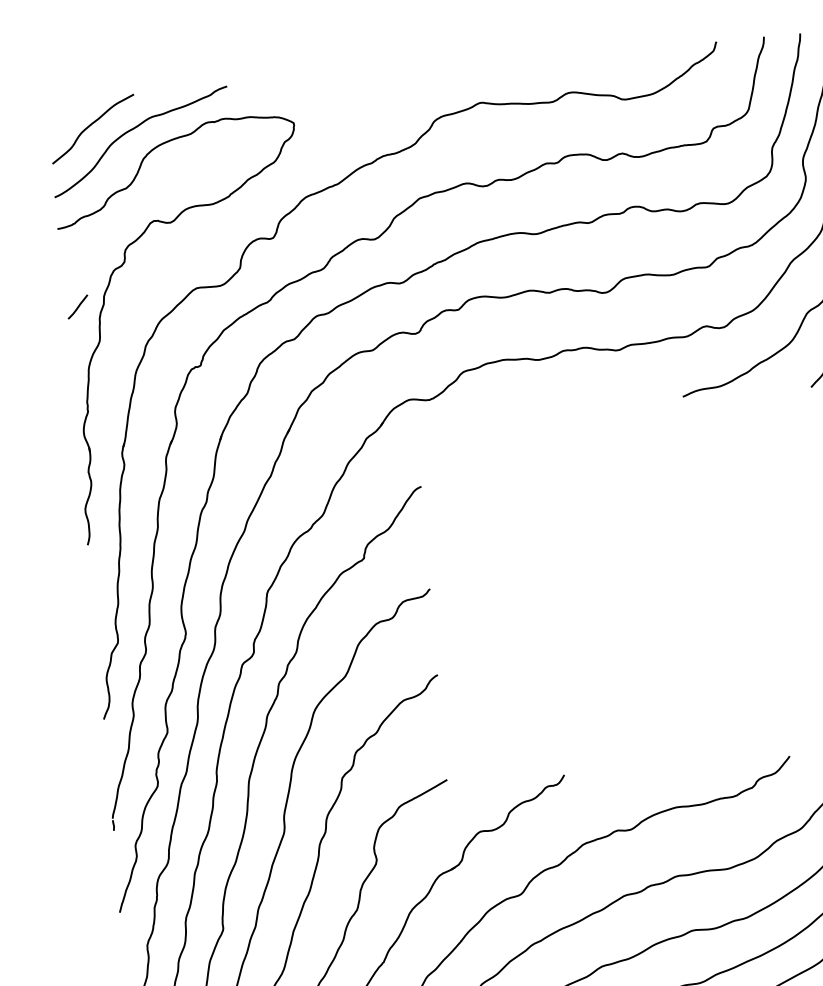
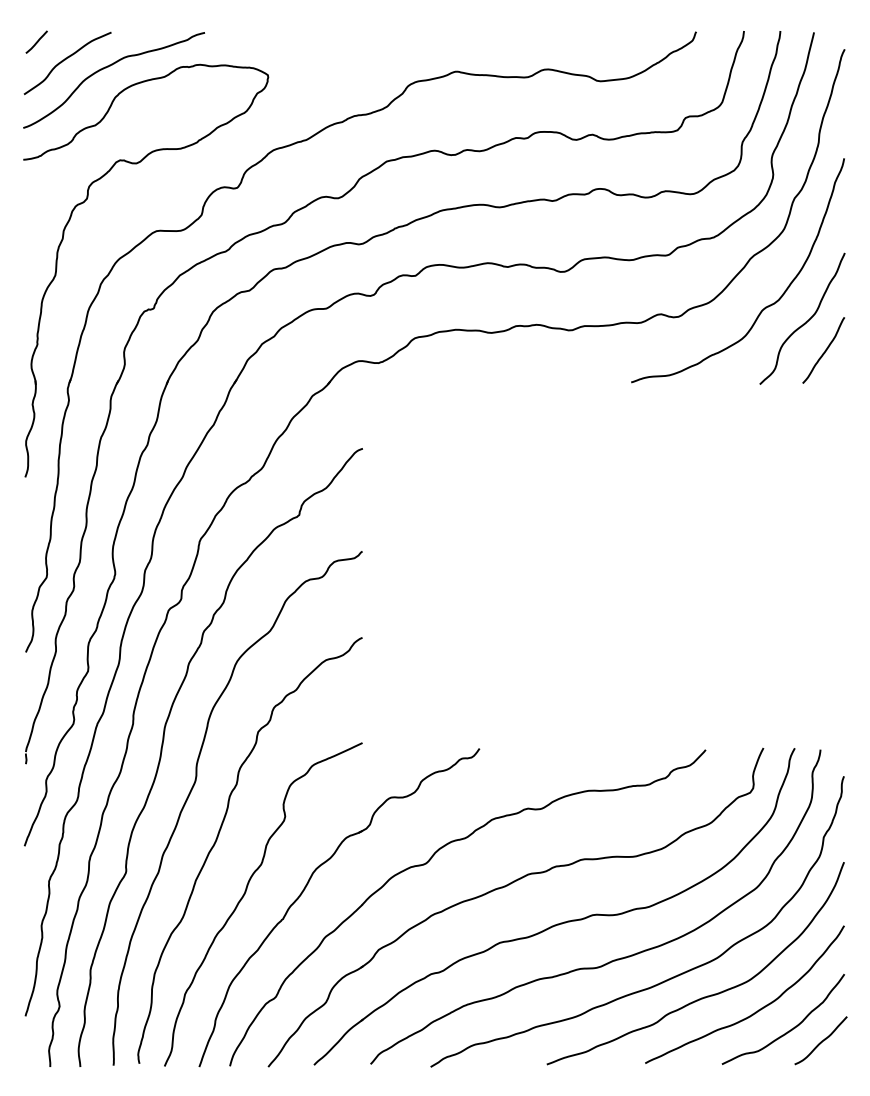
line: (77, 306) -> (36, 41), moved

